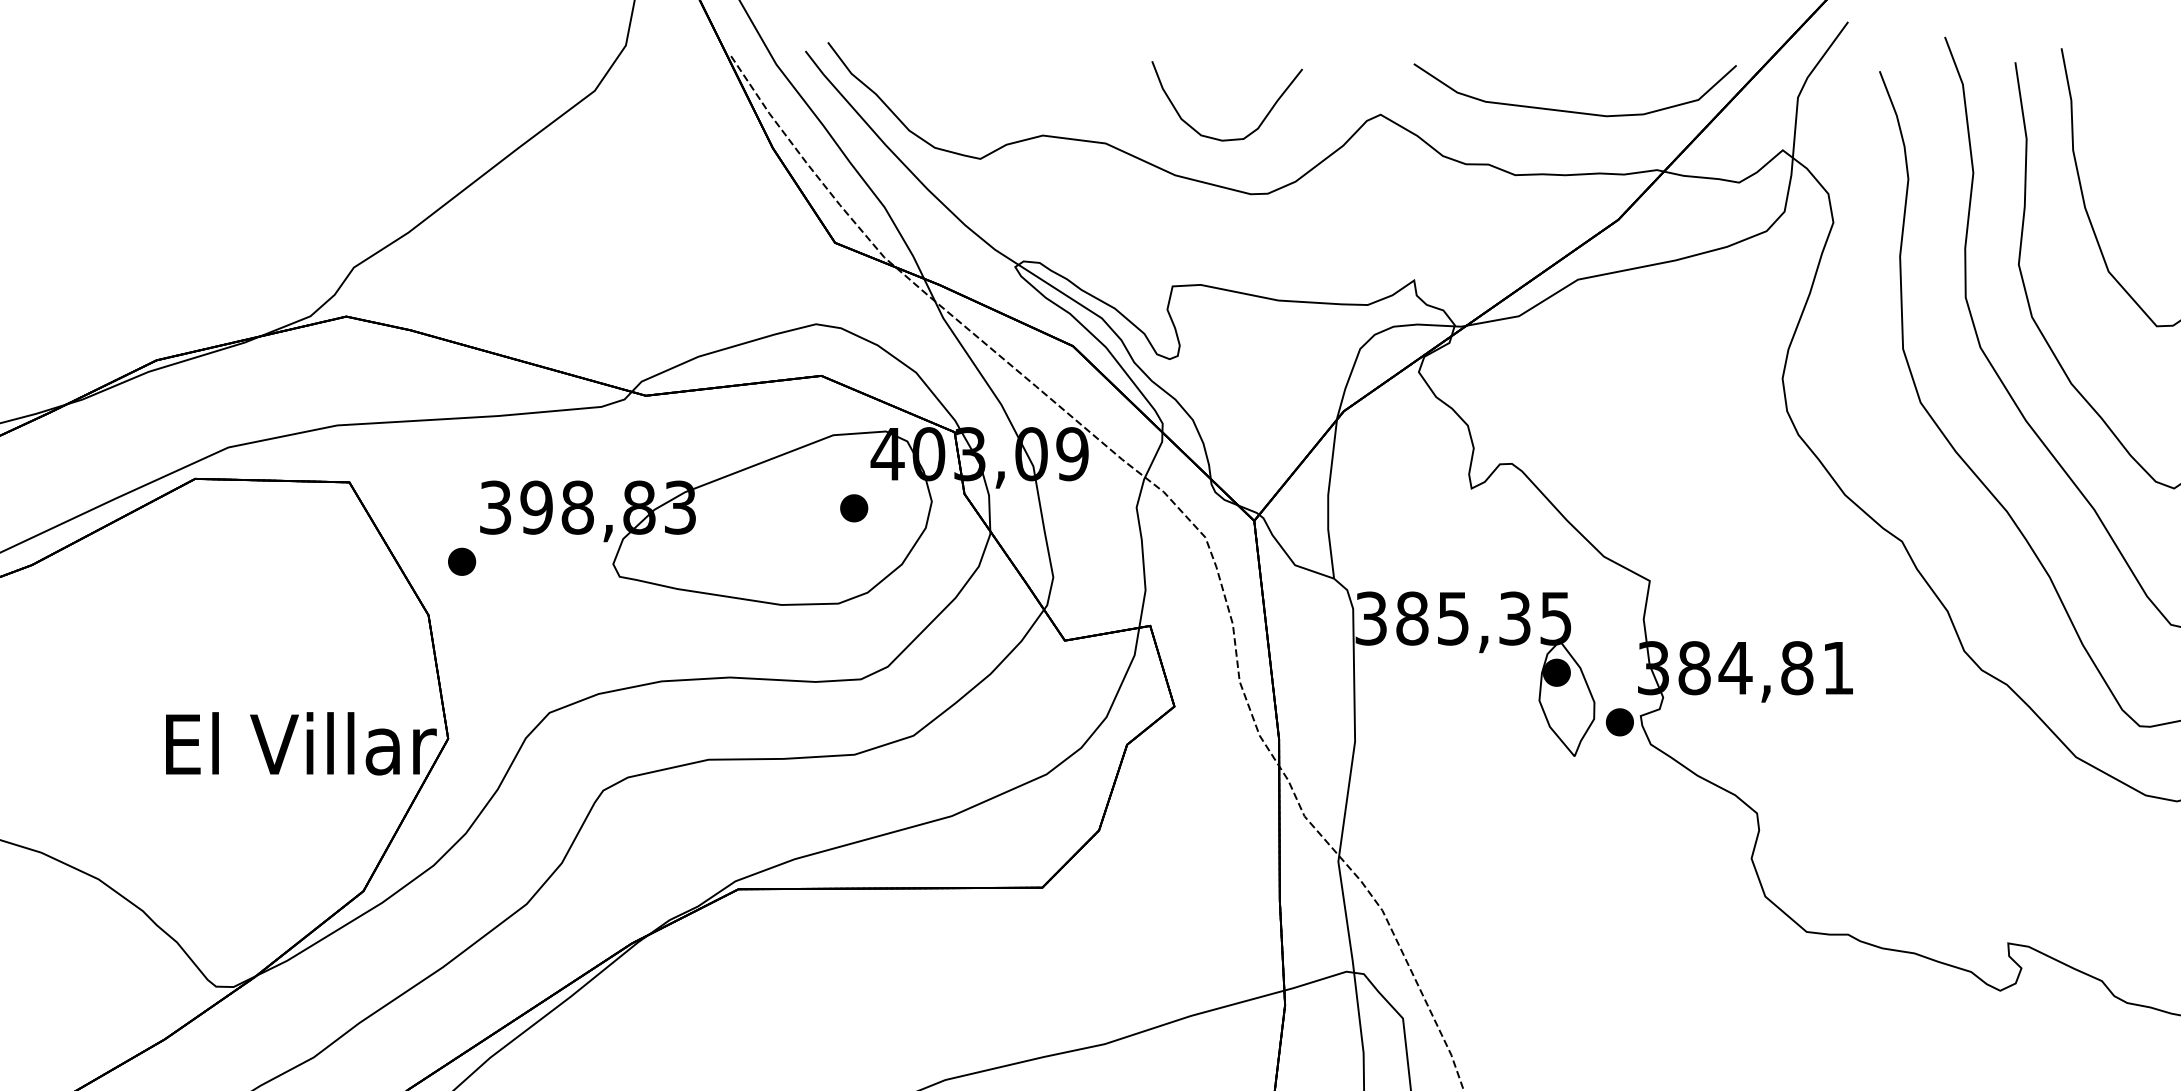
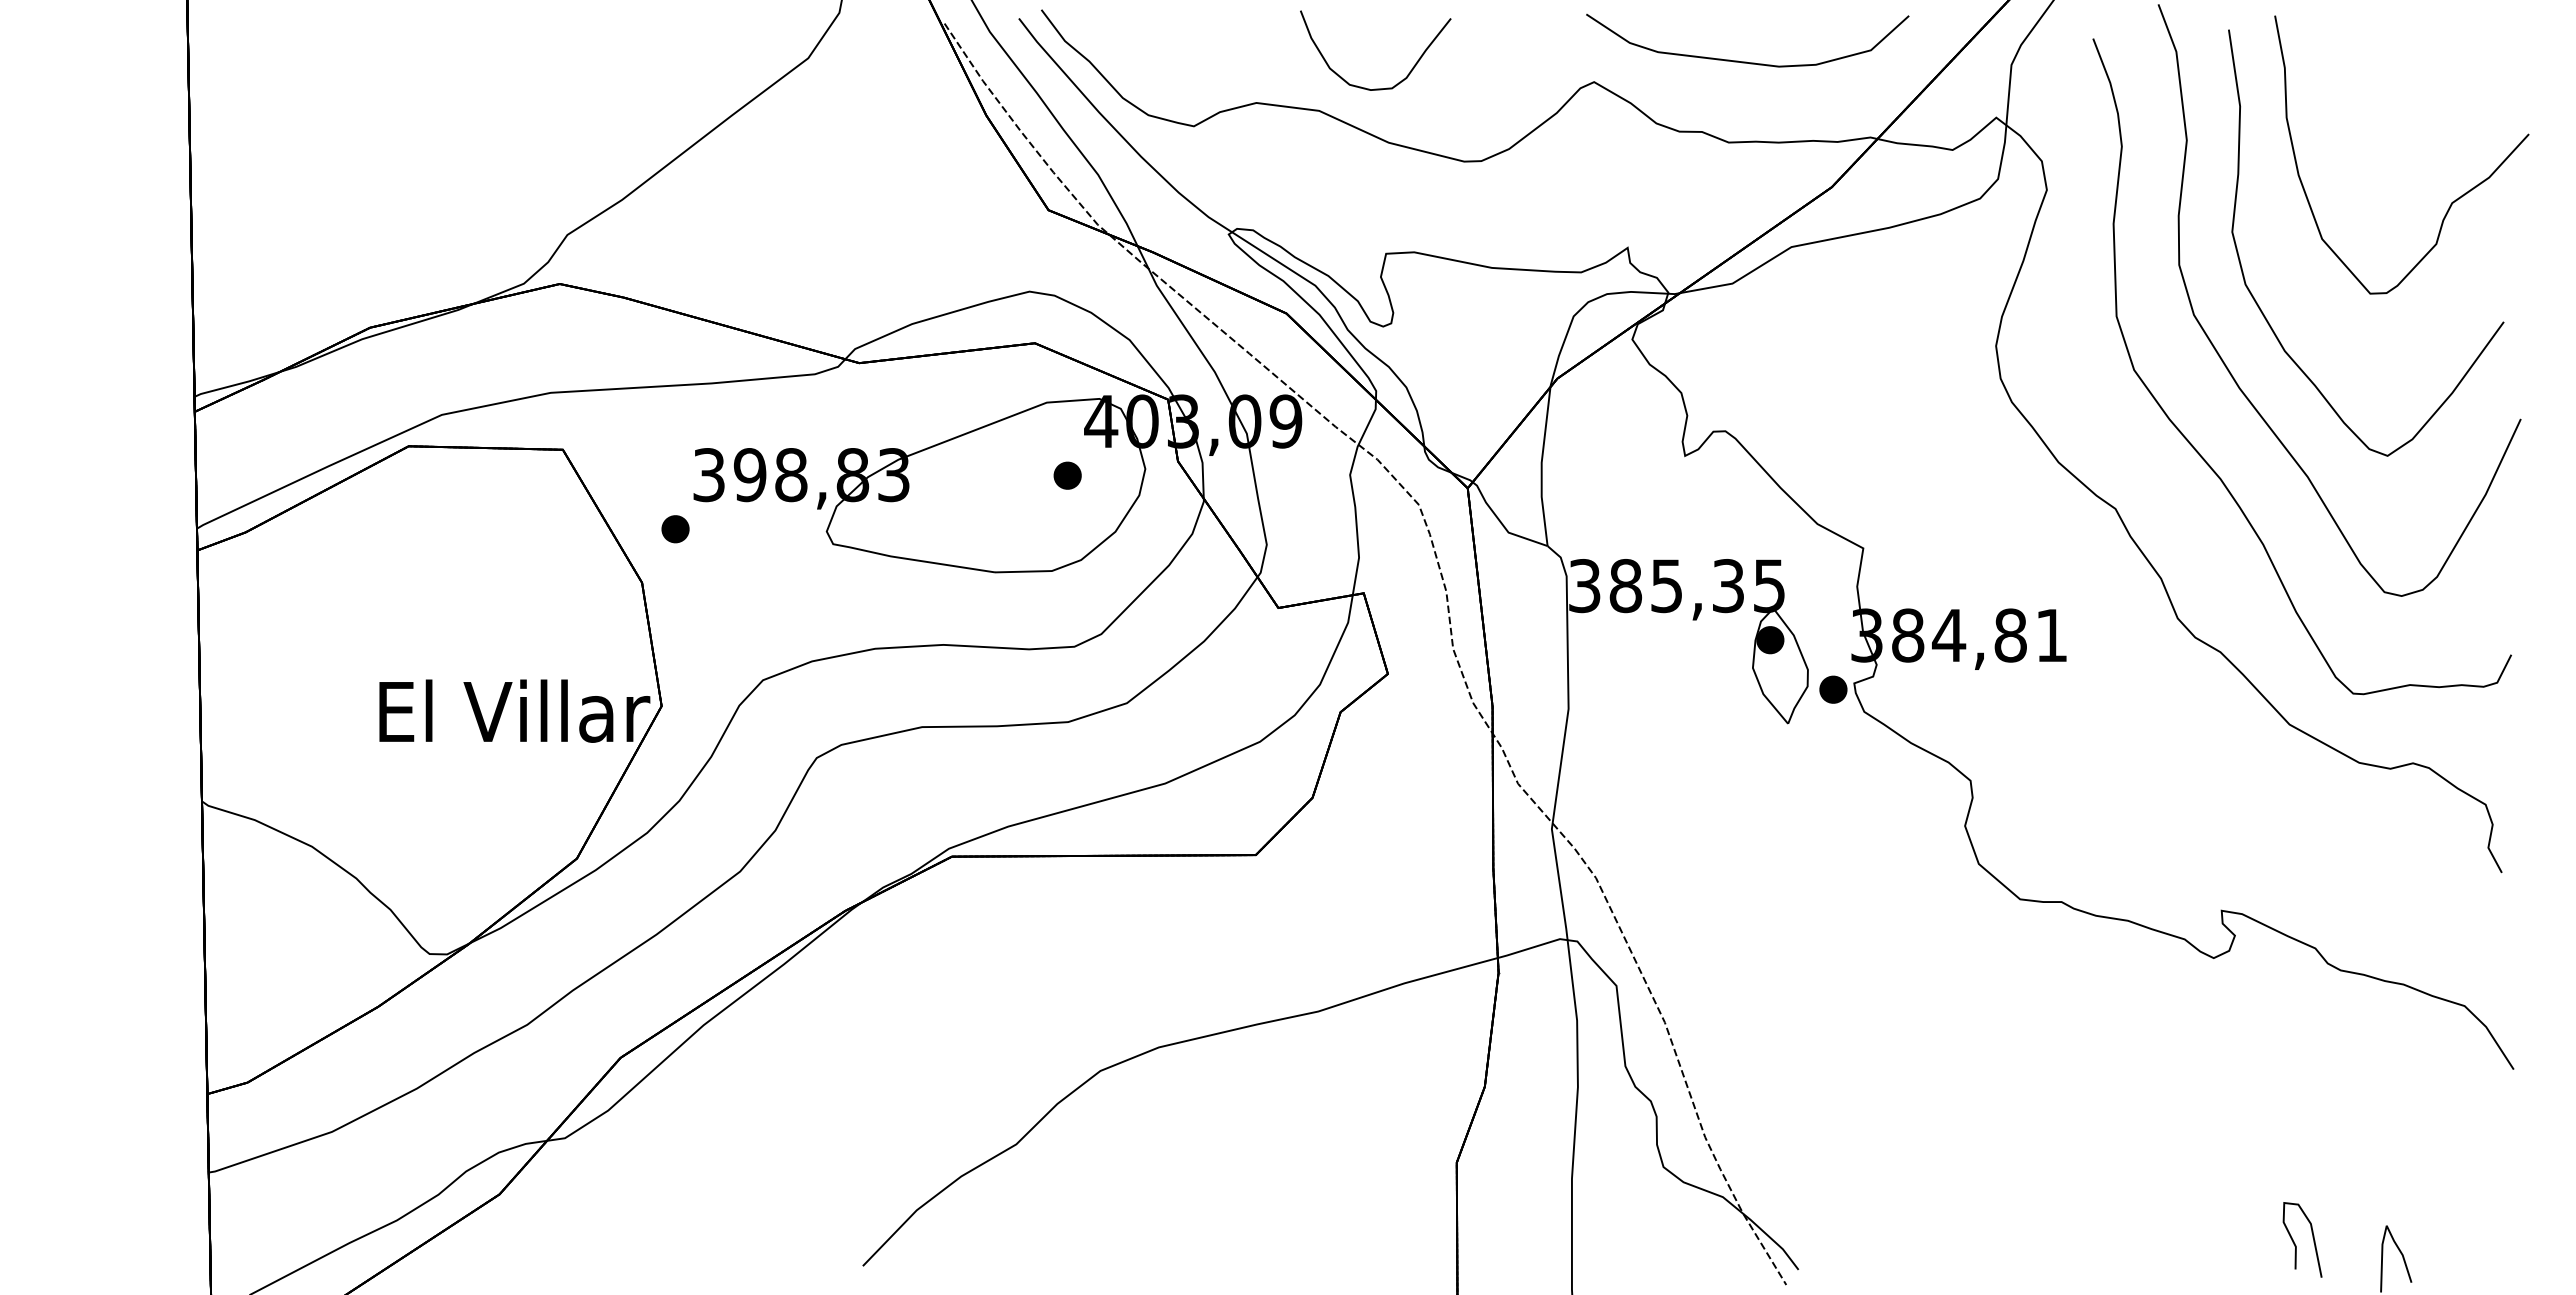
curve: (1574, 111) -> (1746, 61), moved
curve: (1227, 139) -> (1375, 88), moved

